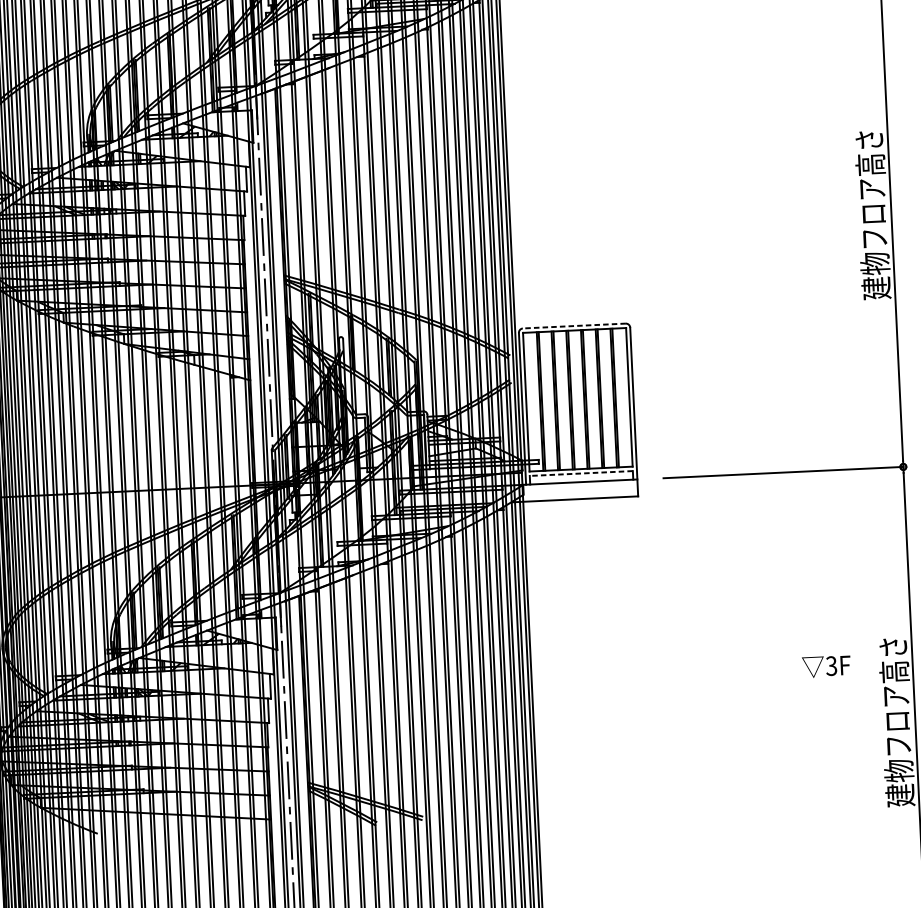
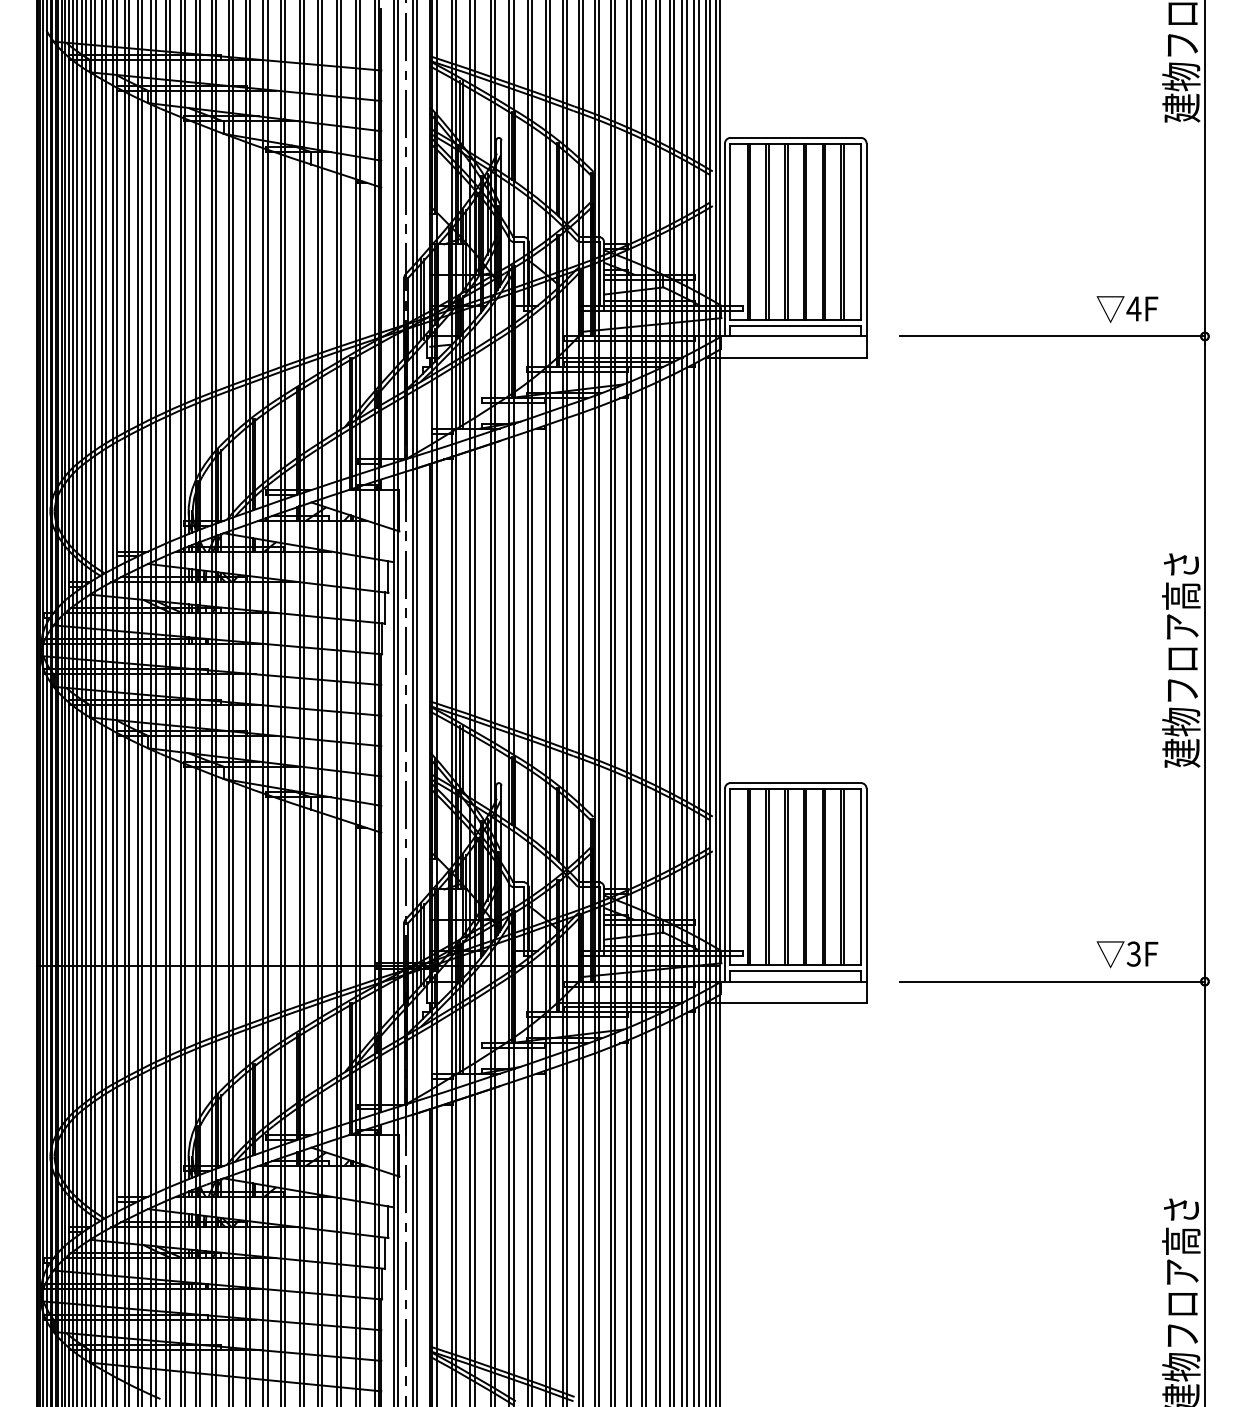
line: (574, 326) -> (795, 783), dashed -> solid
line: (581, 473) -> (795, 970), dashed -> solid
text: (826, 666) -> (1127, 954), moved

